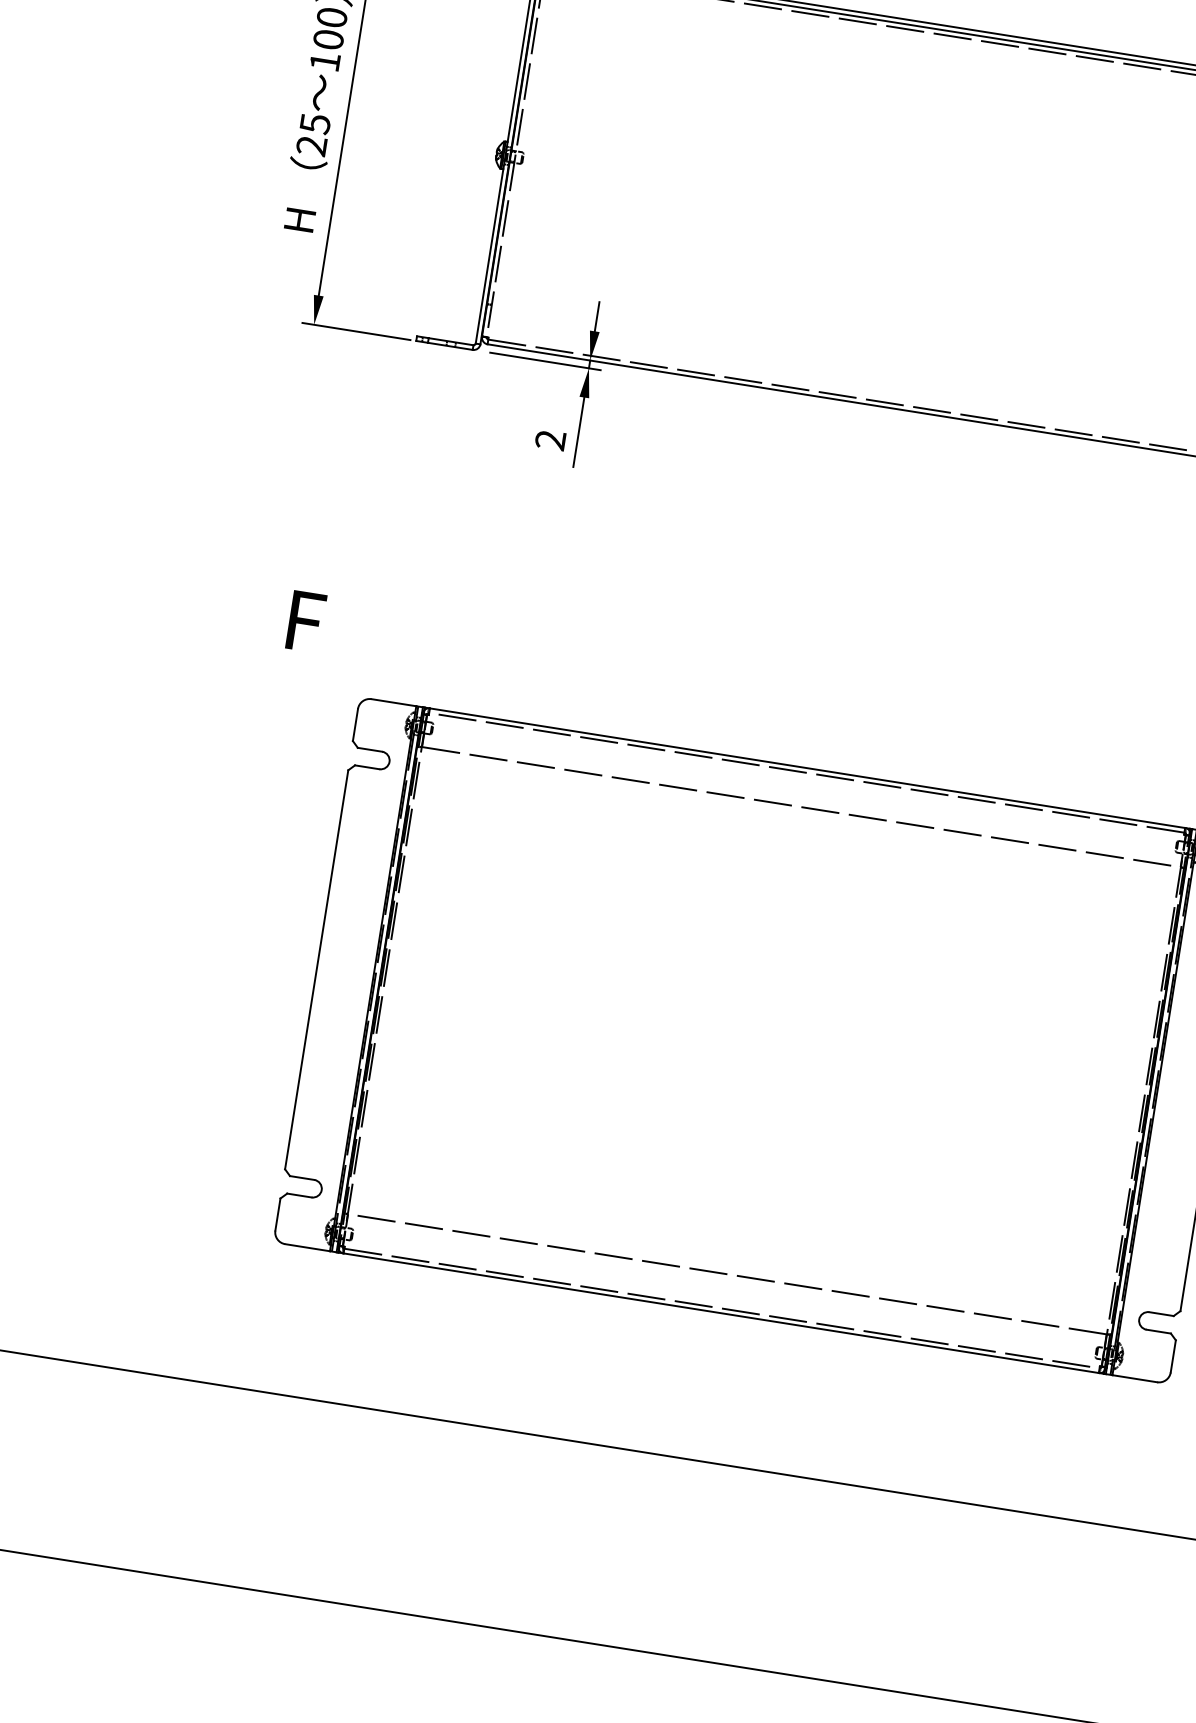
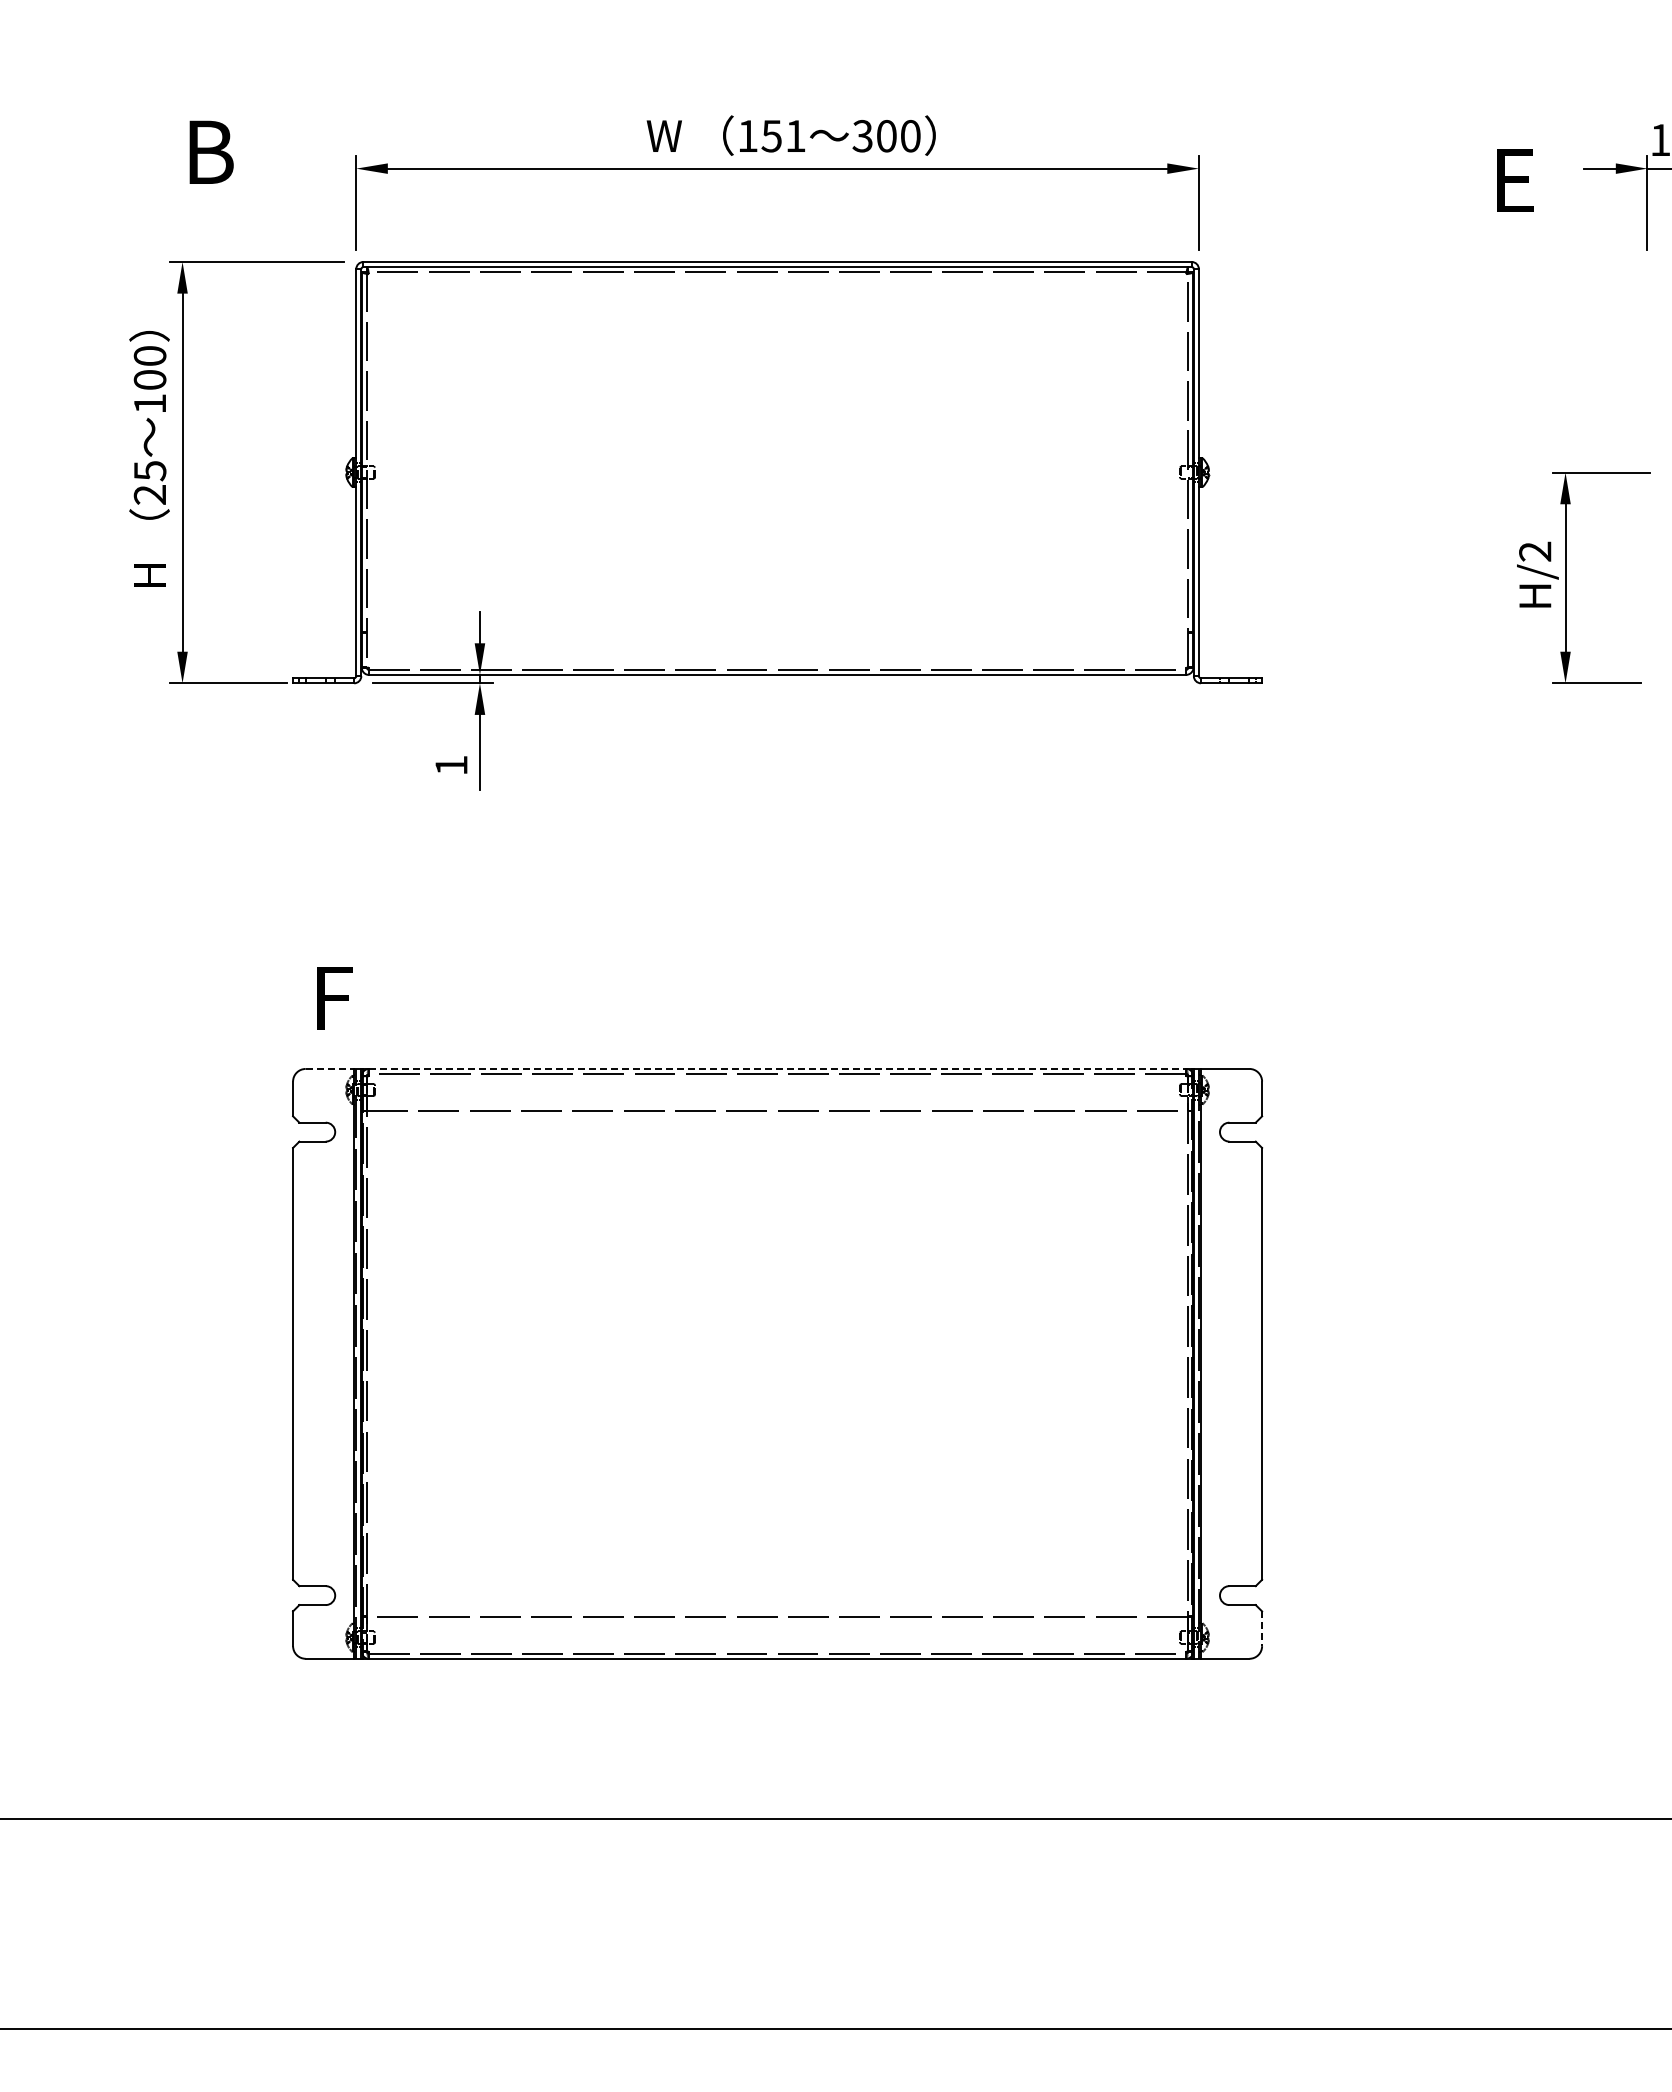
text: (550, 440) -> (451, 765), 2 -> 1
text: (305, 622) -> (334, 998), moved
line: (394, 702) -> (330, 1068), solid -> dashed
line: (807, 767) -> (777, 1068), solid -> dashed
line: (1173, 1357) -> (1262, 1629), solid -> dashed

